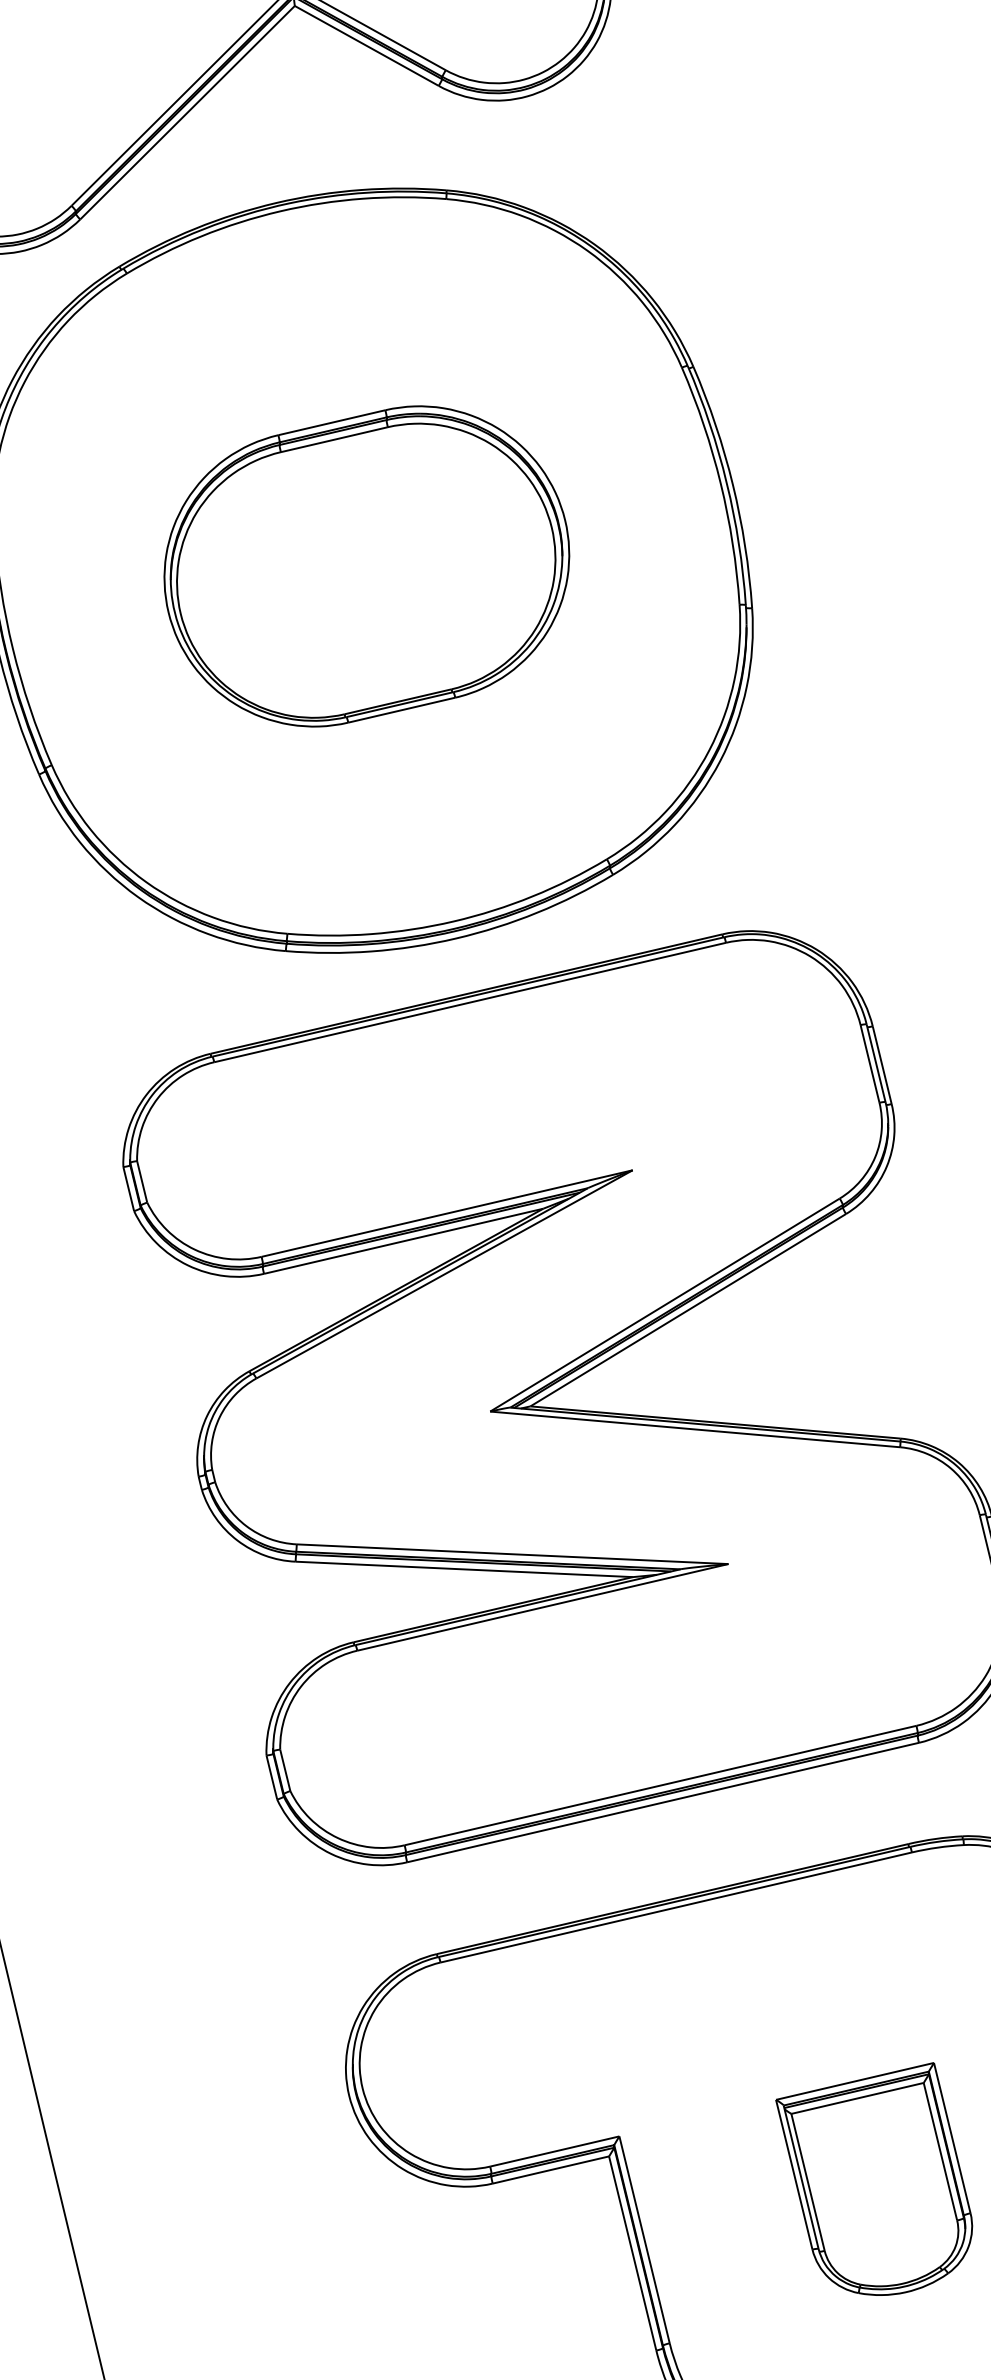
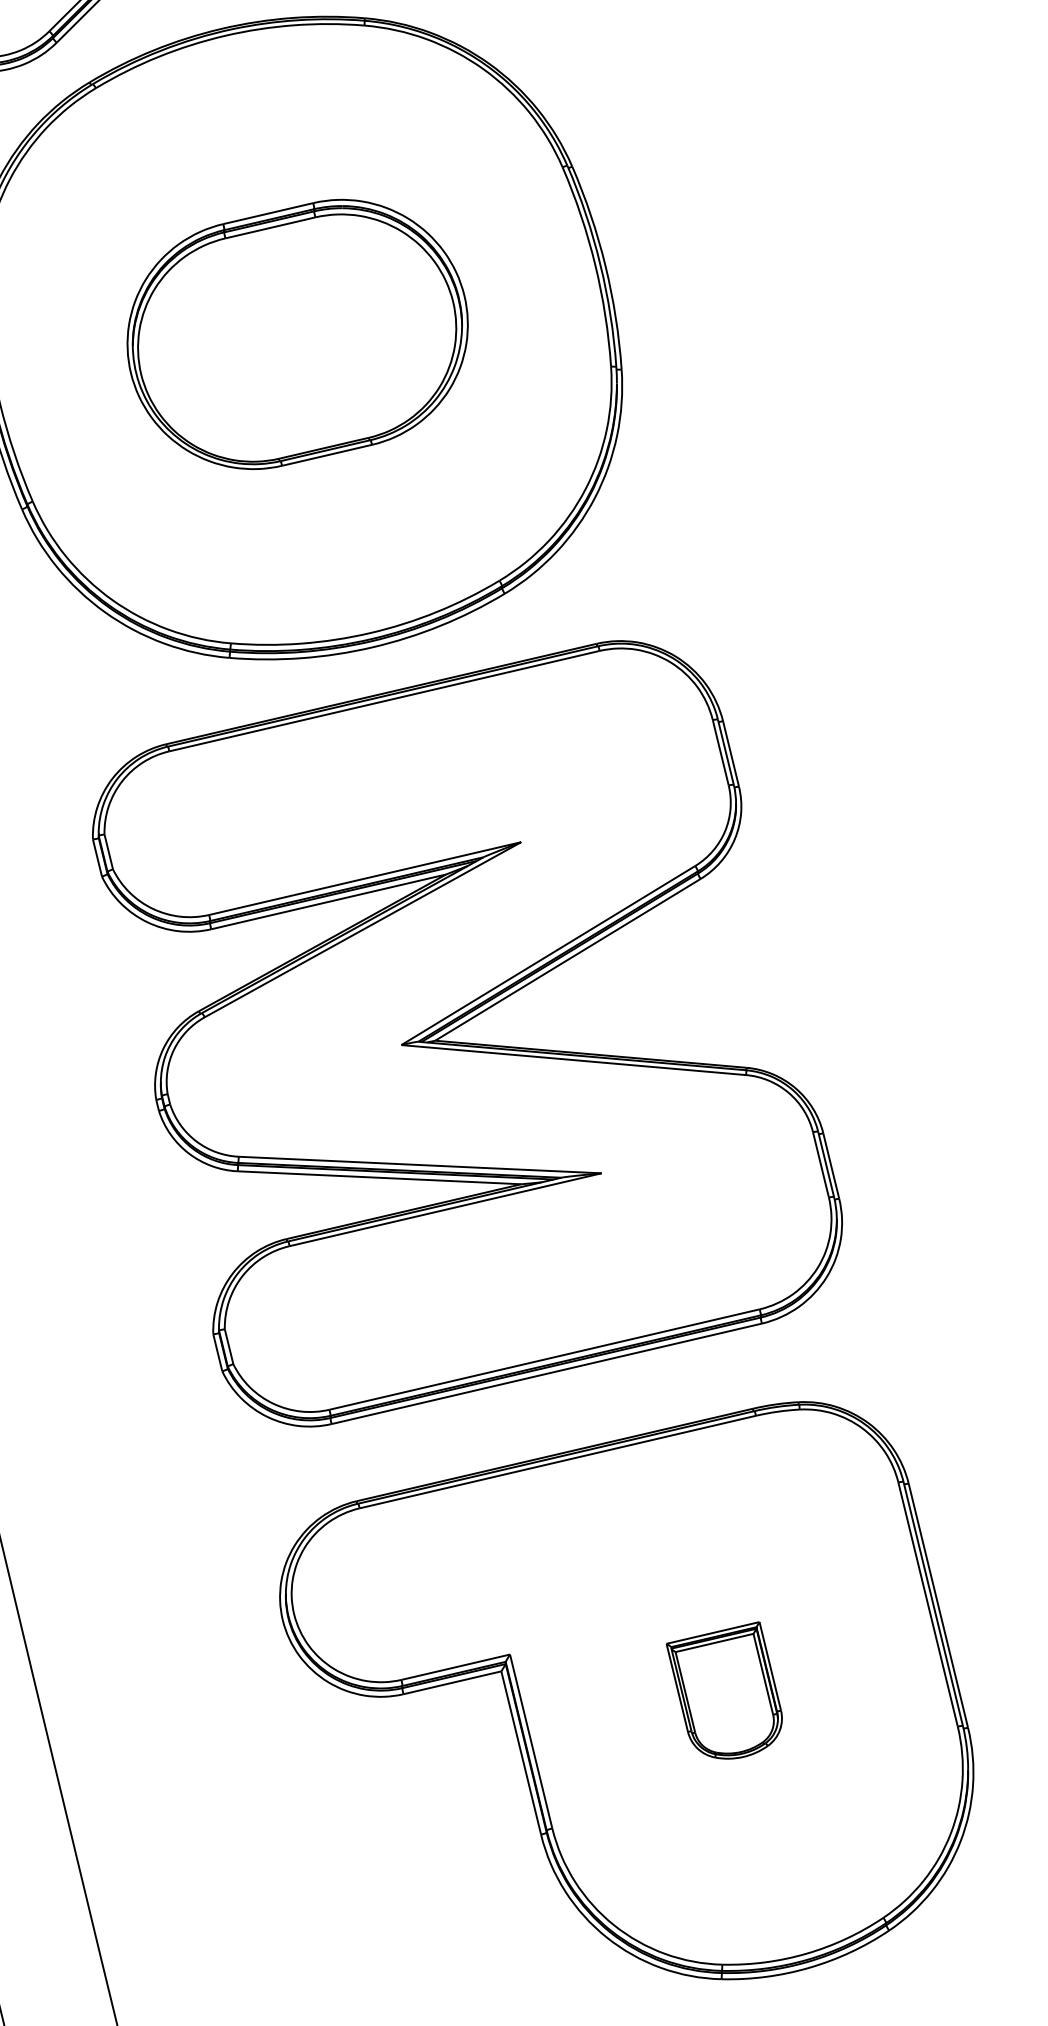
part: (874, 2179) -> (724, 1690), size x0.7

